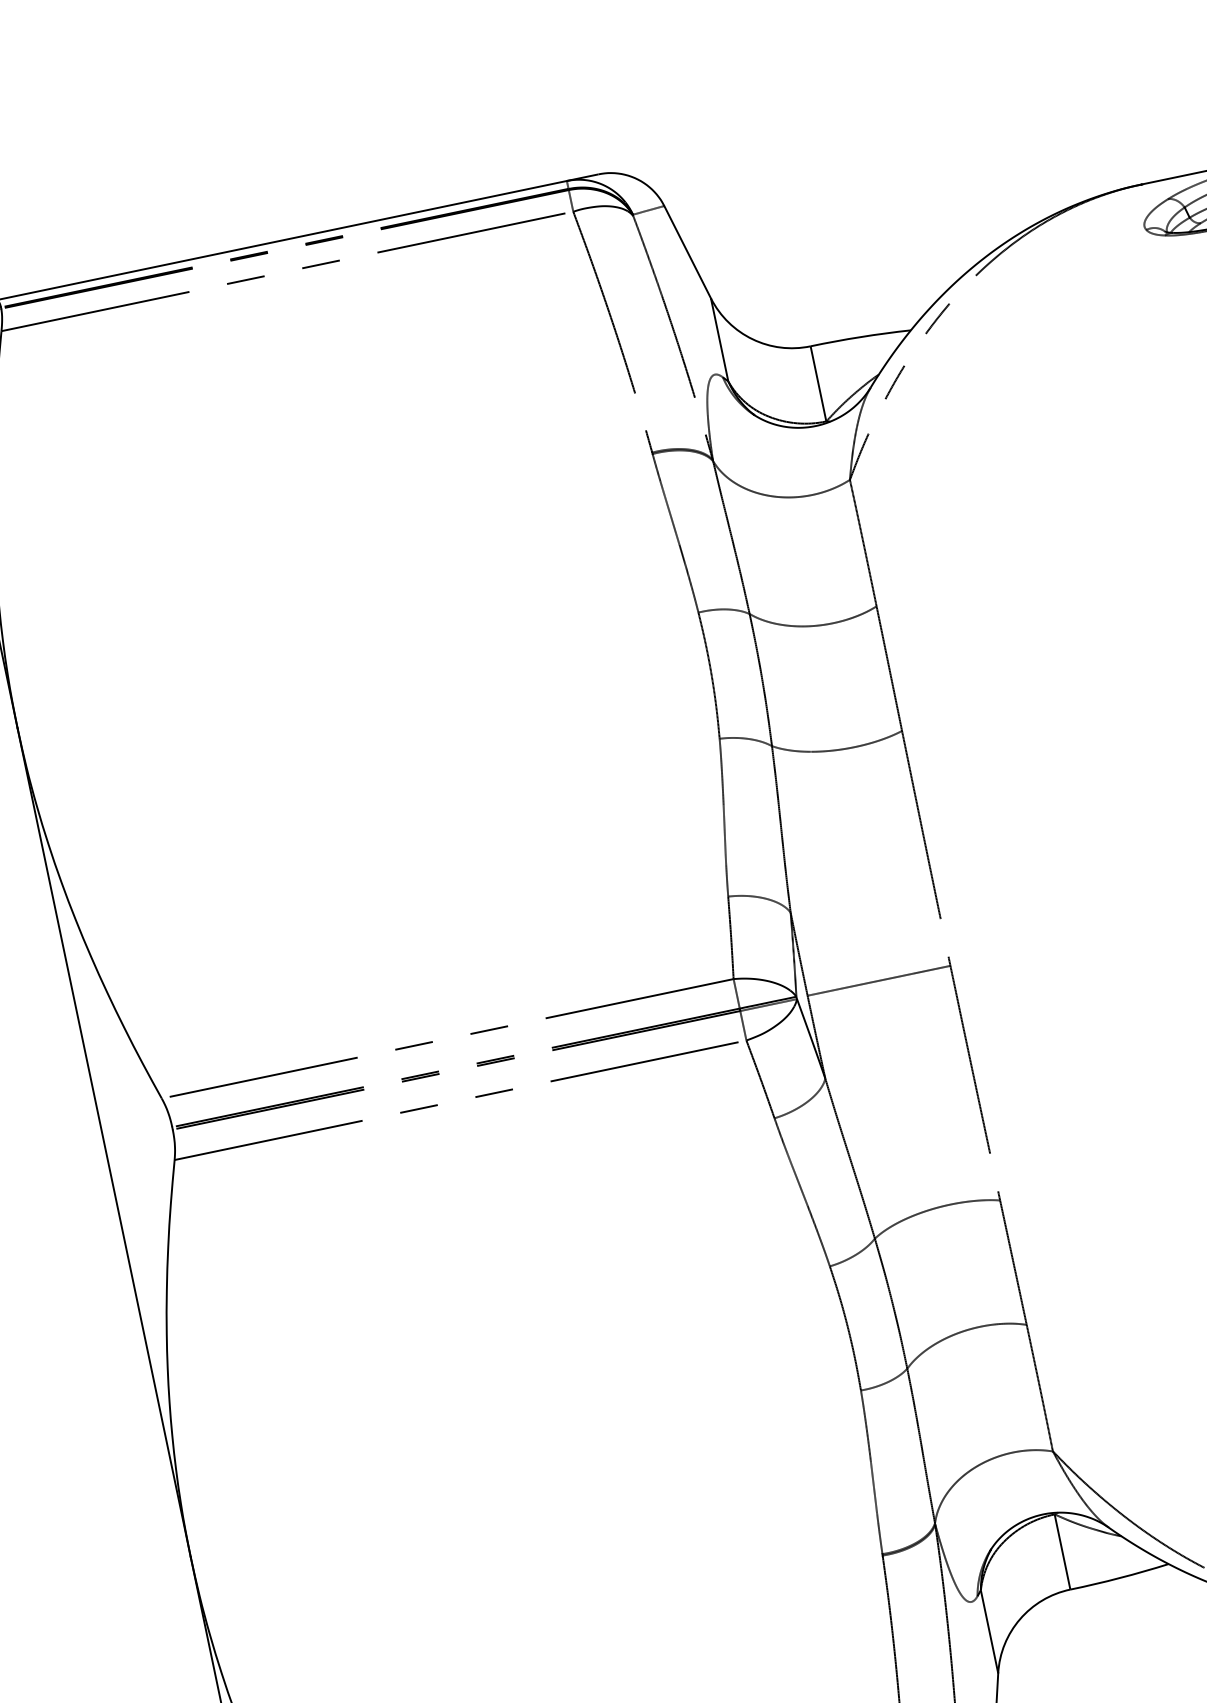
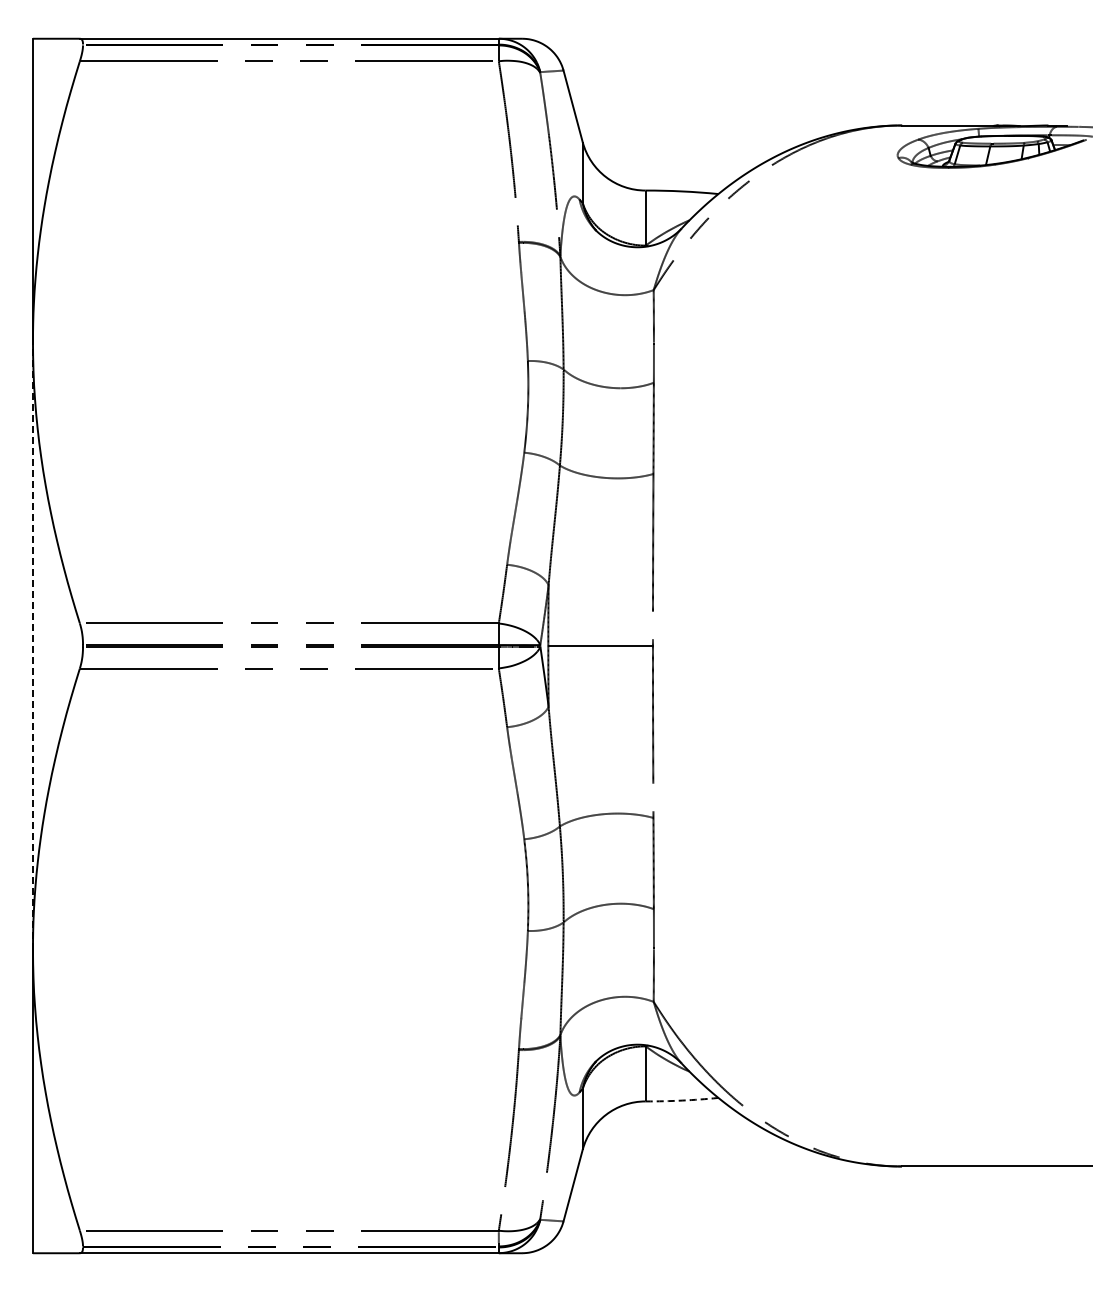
line: (103, 1143) -> (32, 646), solid -> dashed
arc: (1120, 1577) -> (682, 1100), solid -> dashed

